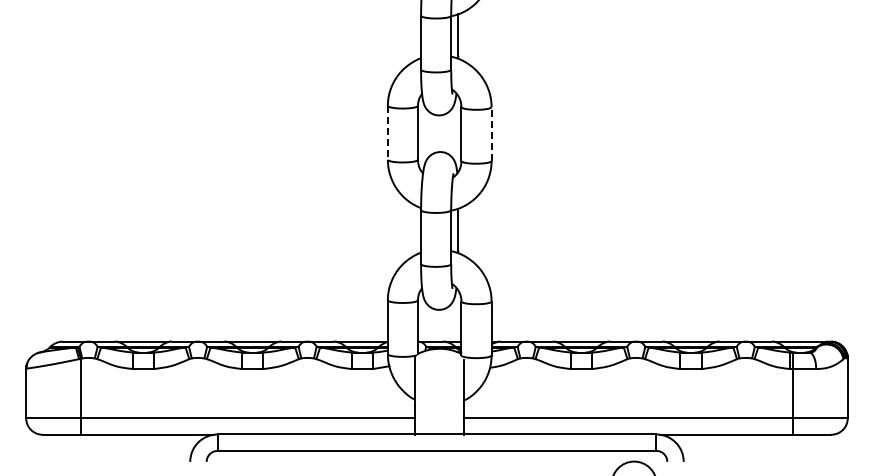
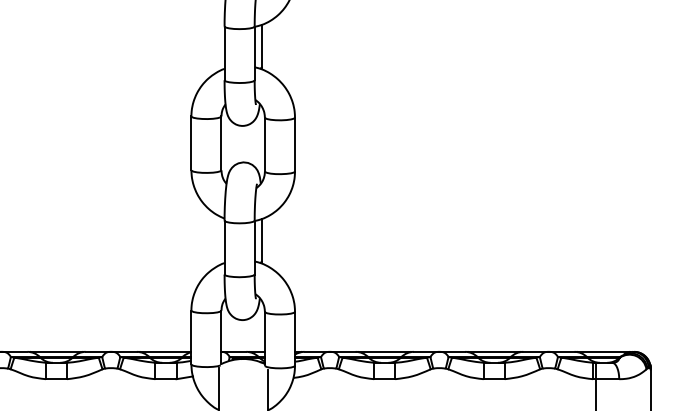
line: (387, 132) -> (191, 142), dashed -> solid
line: (491, 134) -> (294, 144), dashed -> solid

